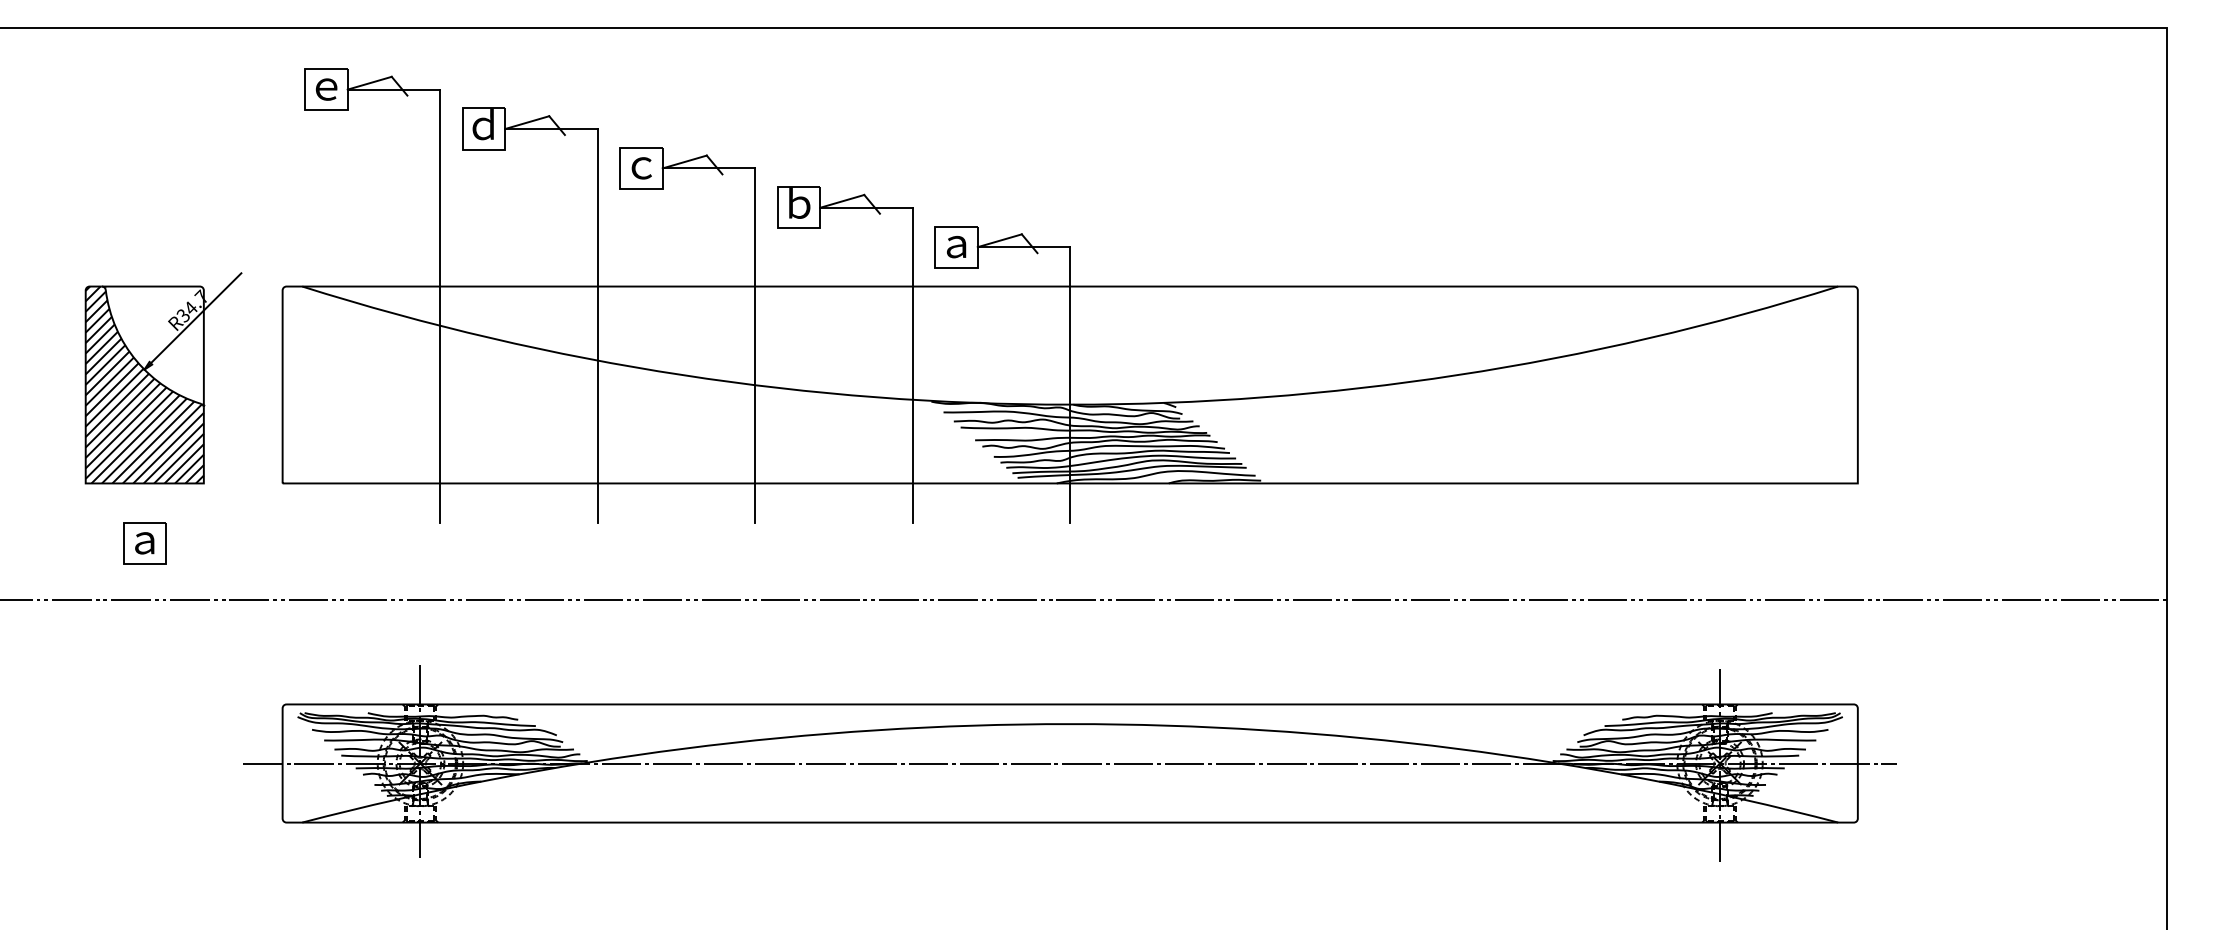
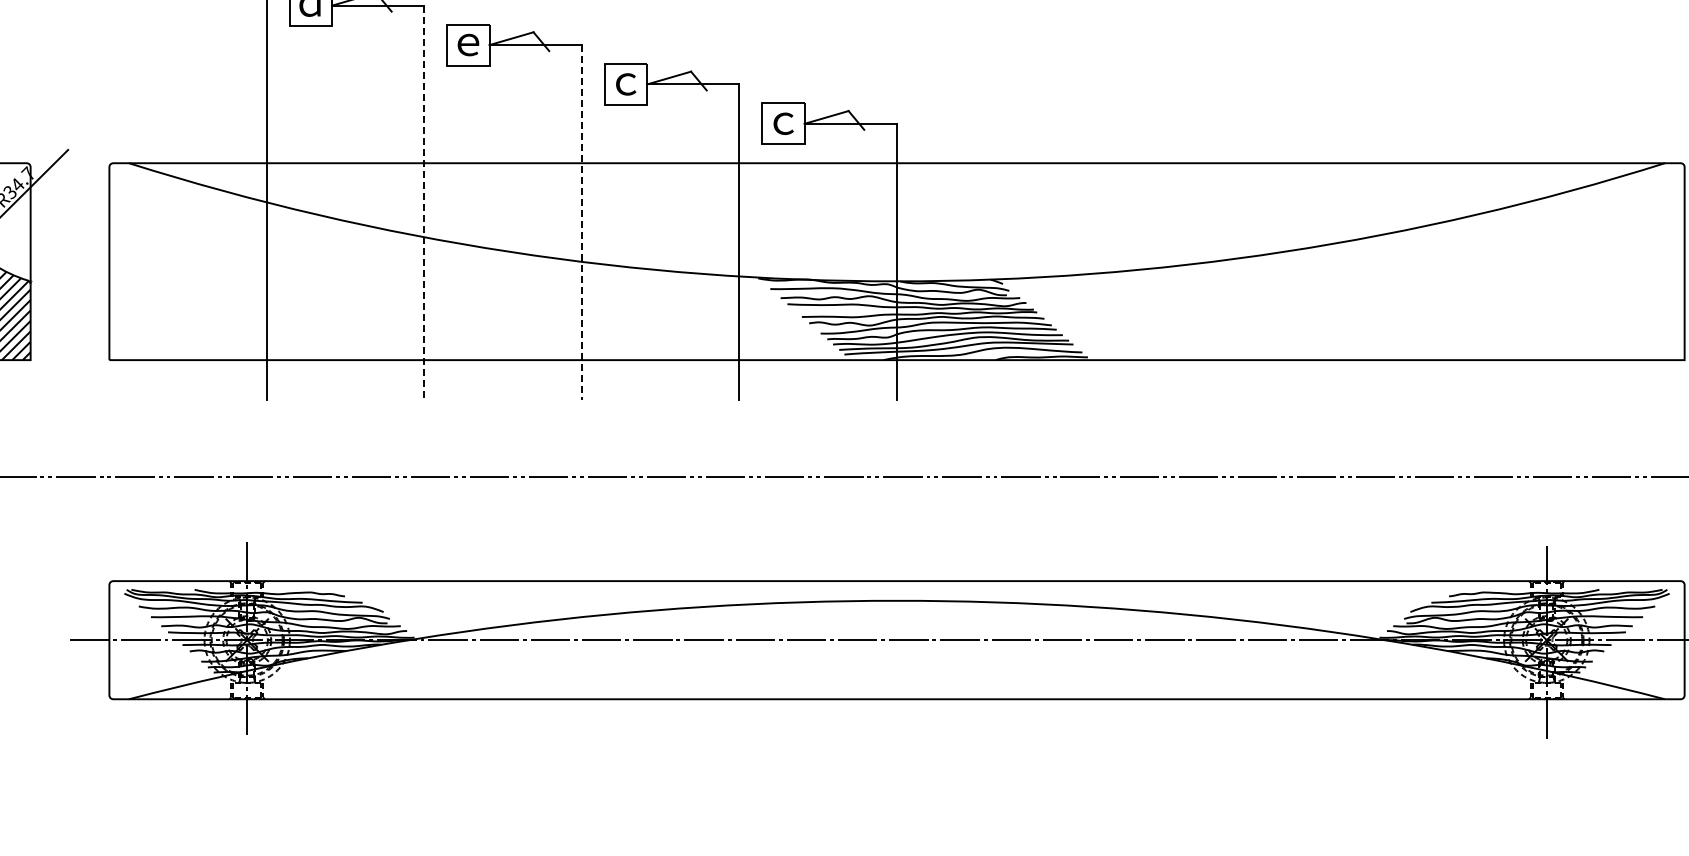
text: (641, 168) -> (468, 45), ｃ -> ｅ
text: (799, 203) -> (626, 80), ｂ -> ｃ
text: (956, 247) -> (783, 124), ａ -> ｃ
line: (597, 325) -> (424, 202), solid -> dashed
line: (755, 346) -> (582, 223), solid -> dashed

